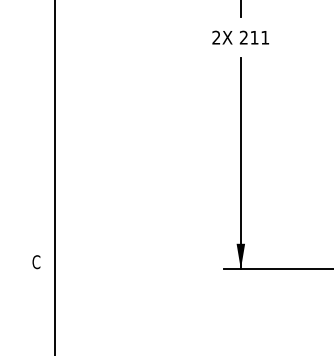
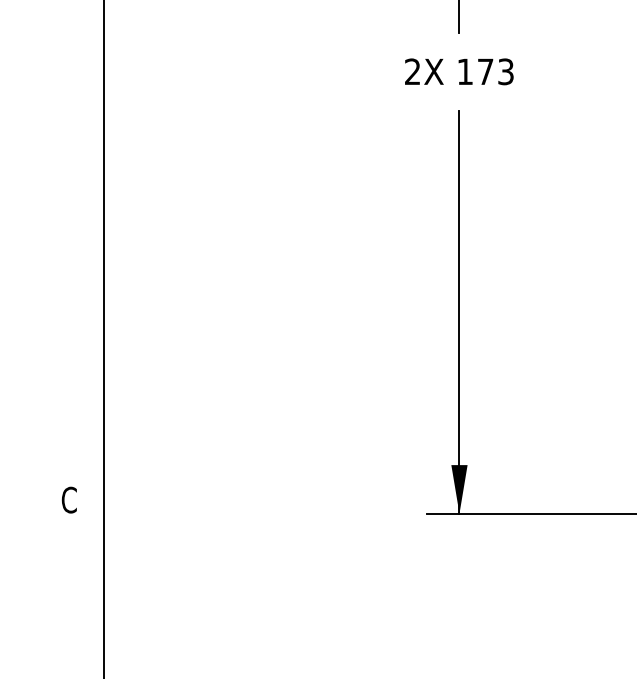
text: (254, 37) -> (485, 71), 211 -> 173

